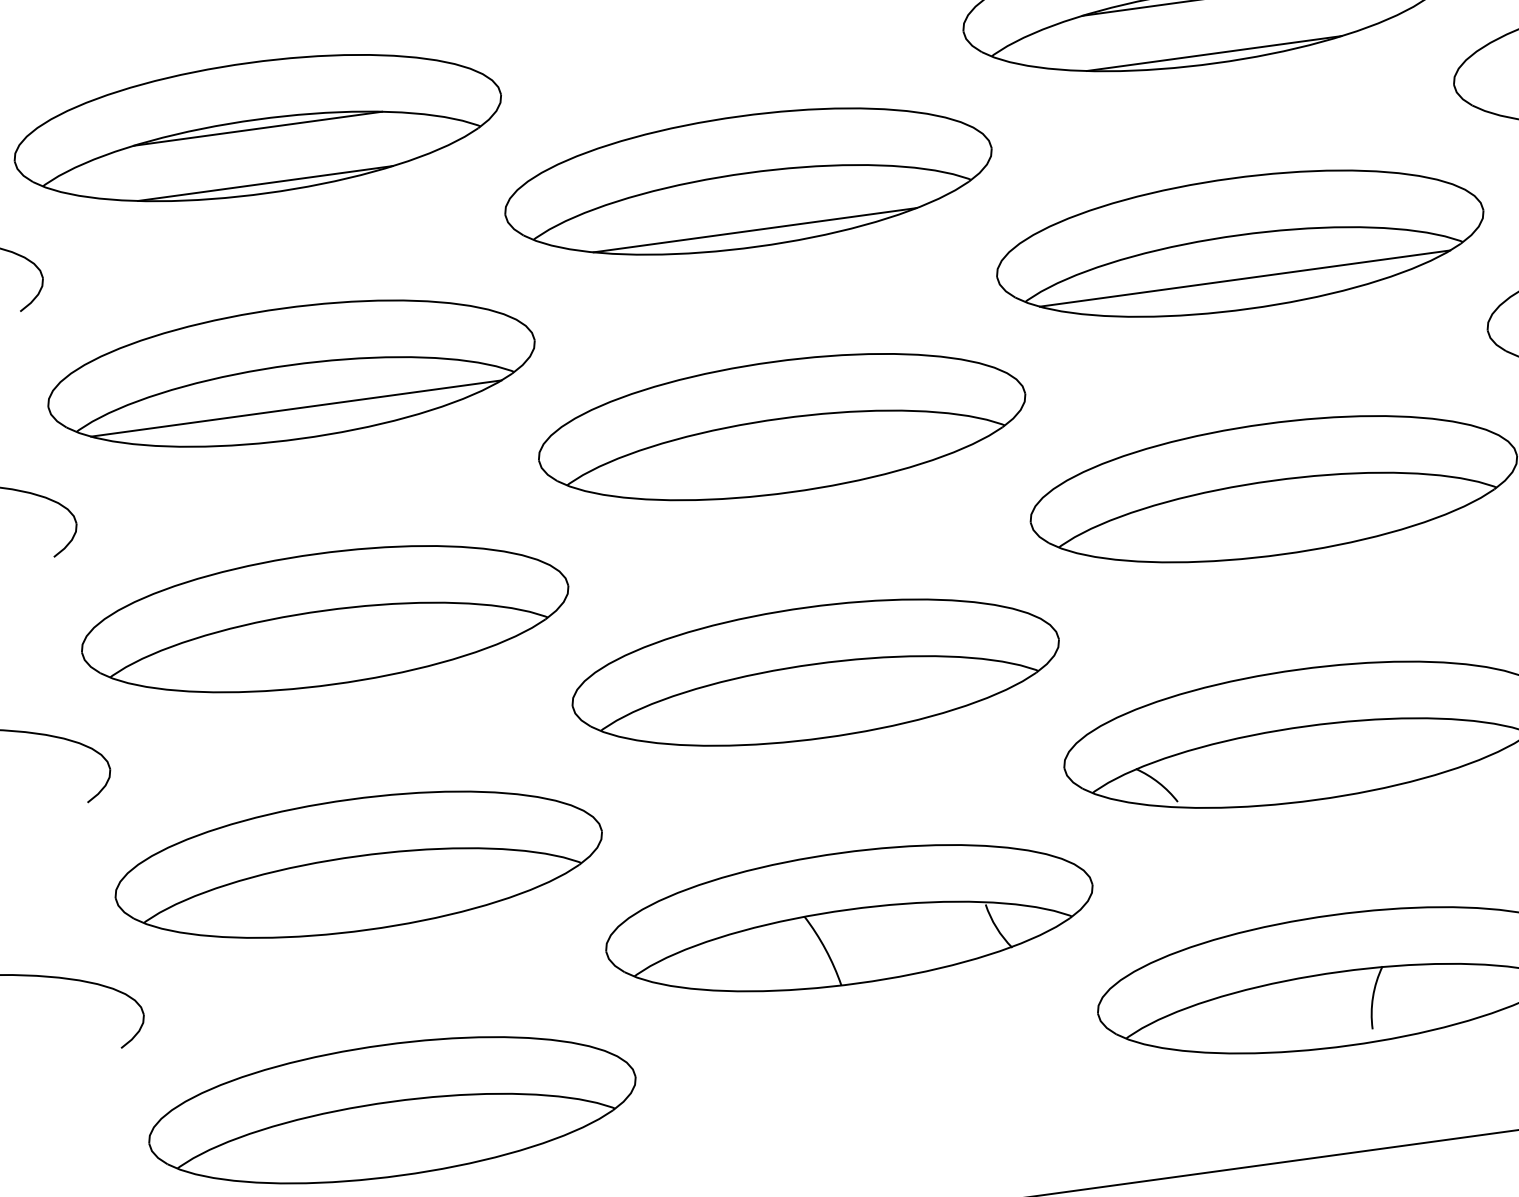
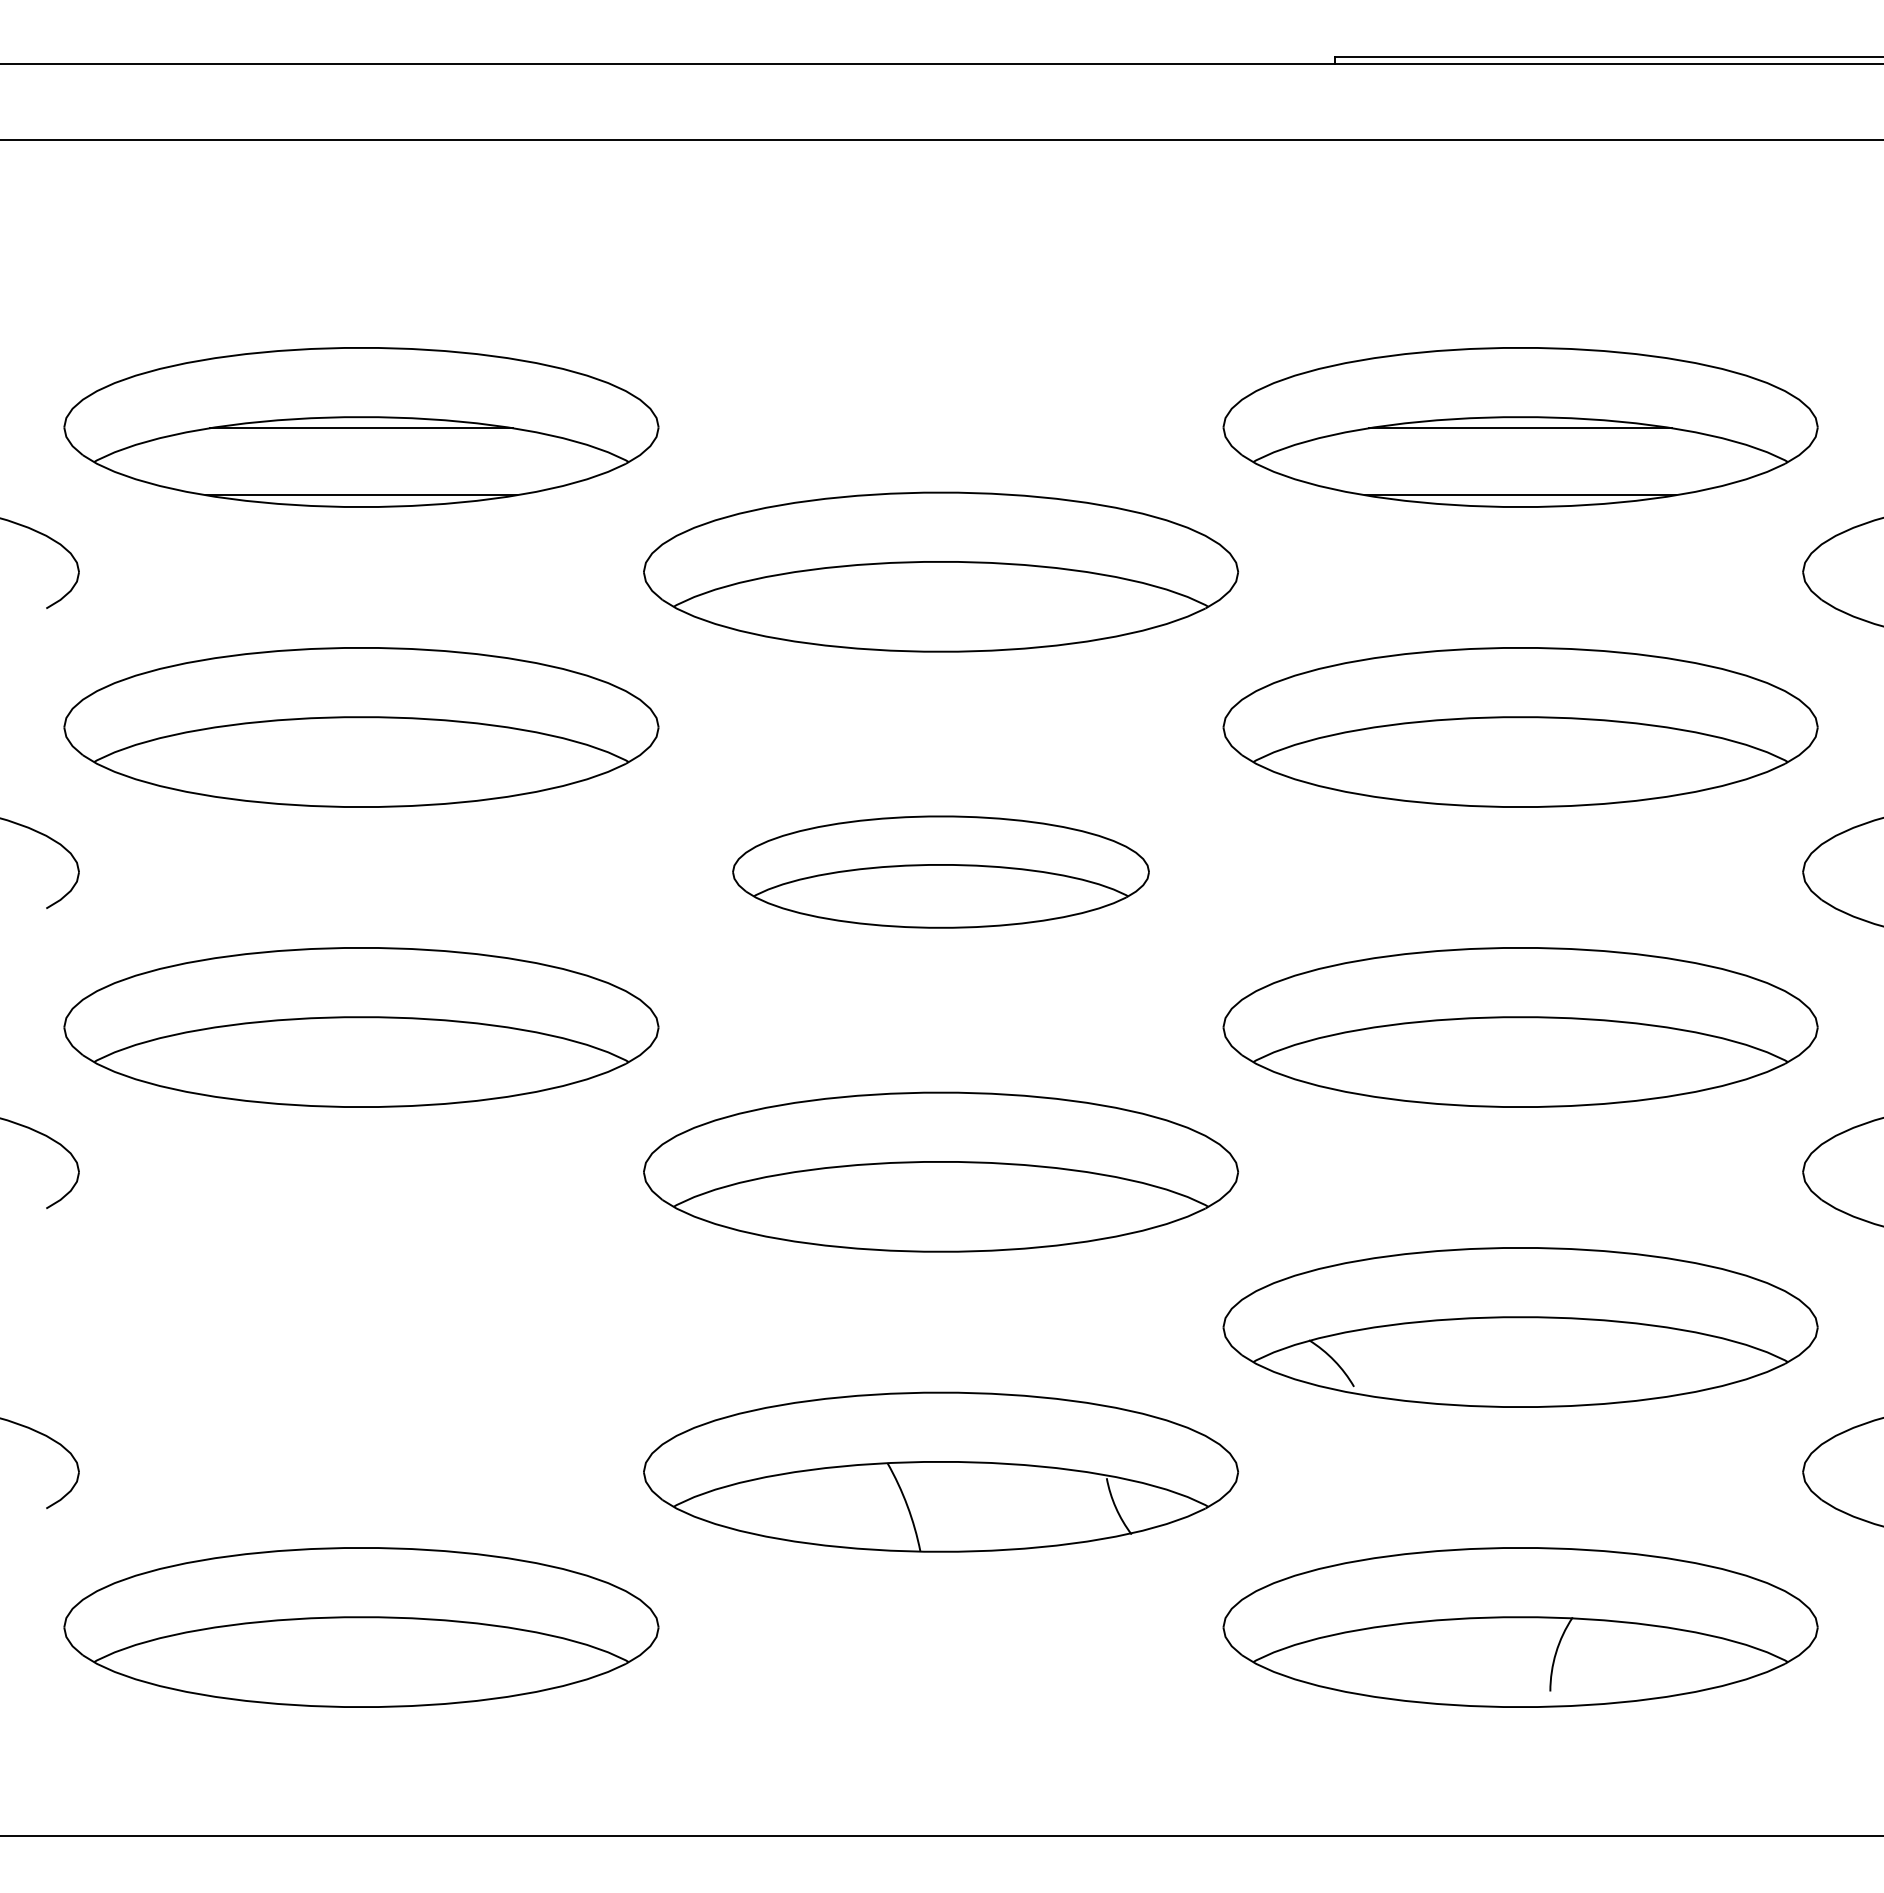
line: (754, 230) -> (940, 631), removed
line: (1244, 278) -> (1520, 770), removed
line: (296, 408) -> (361, 770), removed
part: (781, 426) -> (940, 871), size x0.7
part: (358, 864) -> (361, 1327), removed

